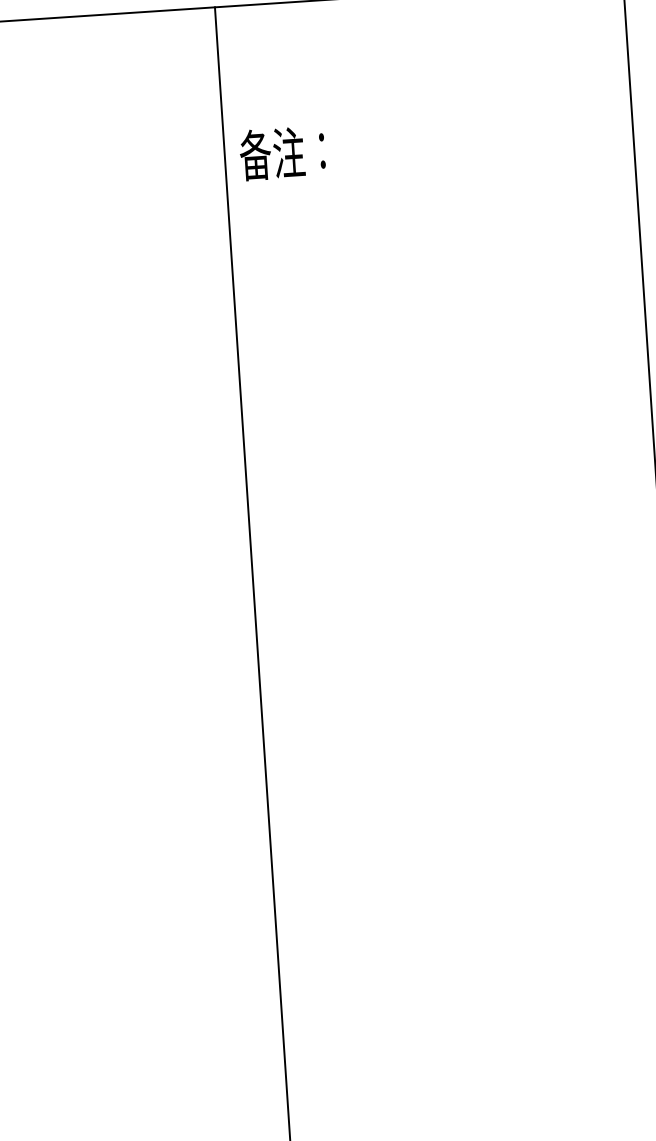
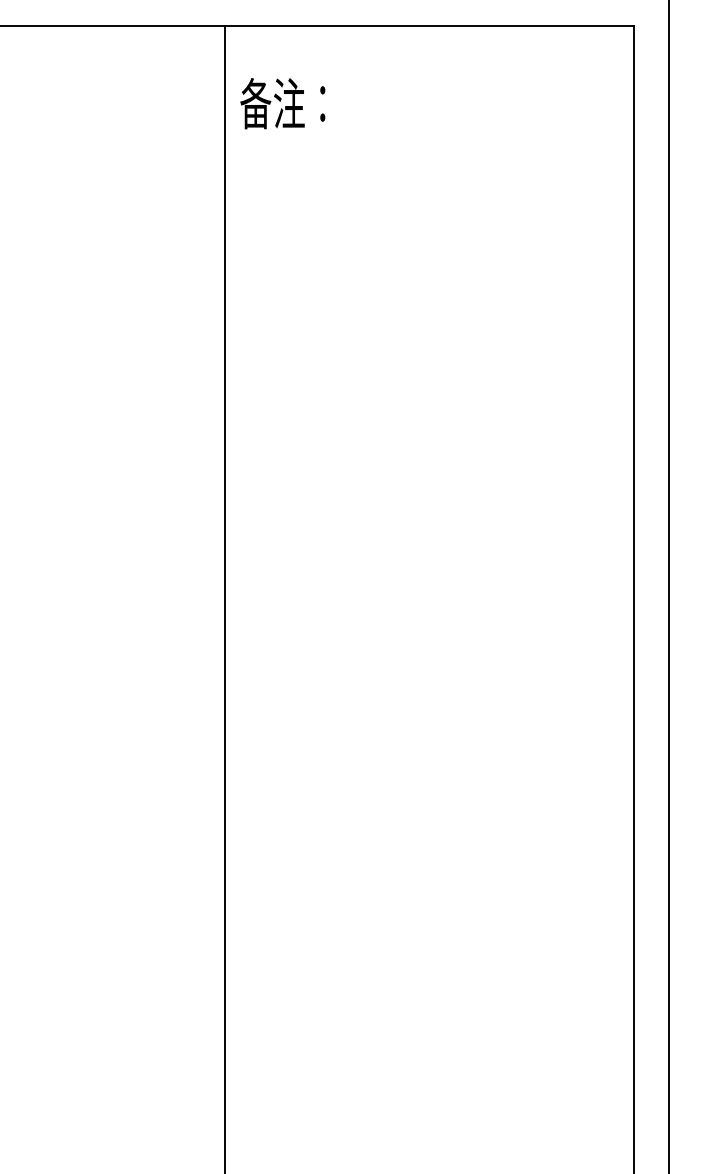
text: (282, 153) -> (282, 103), moved

